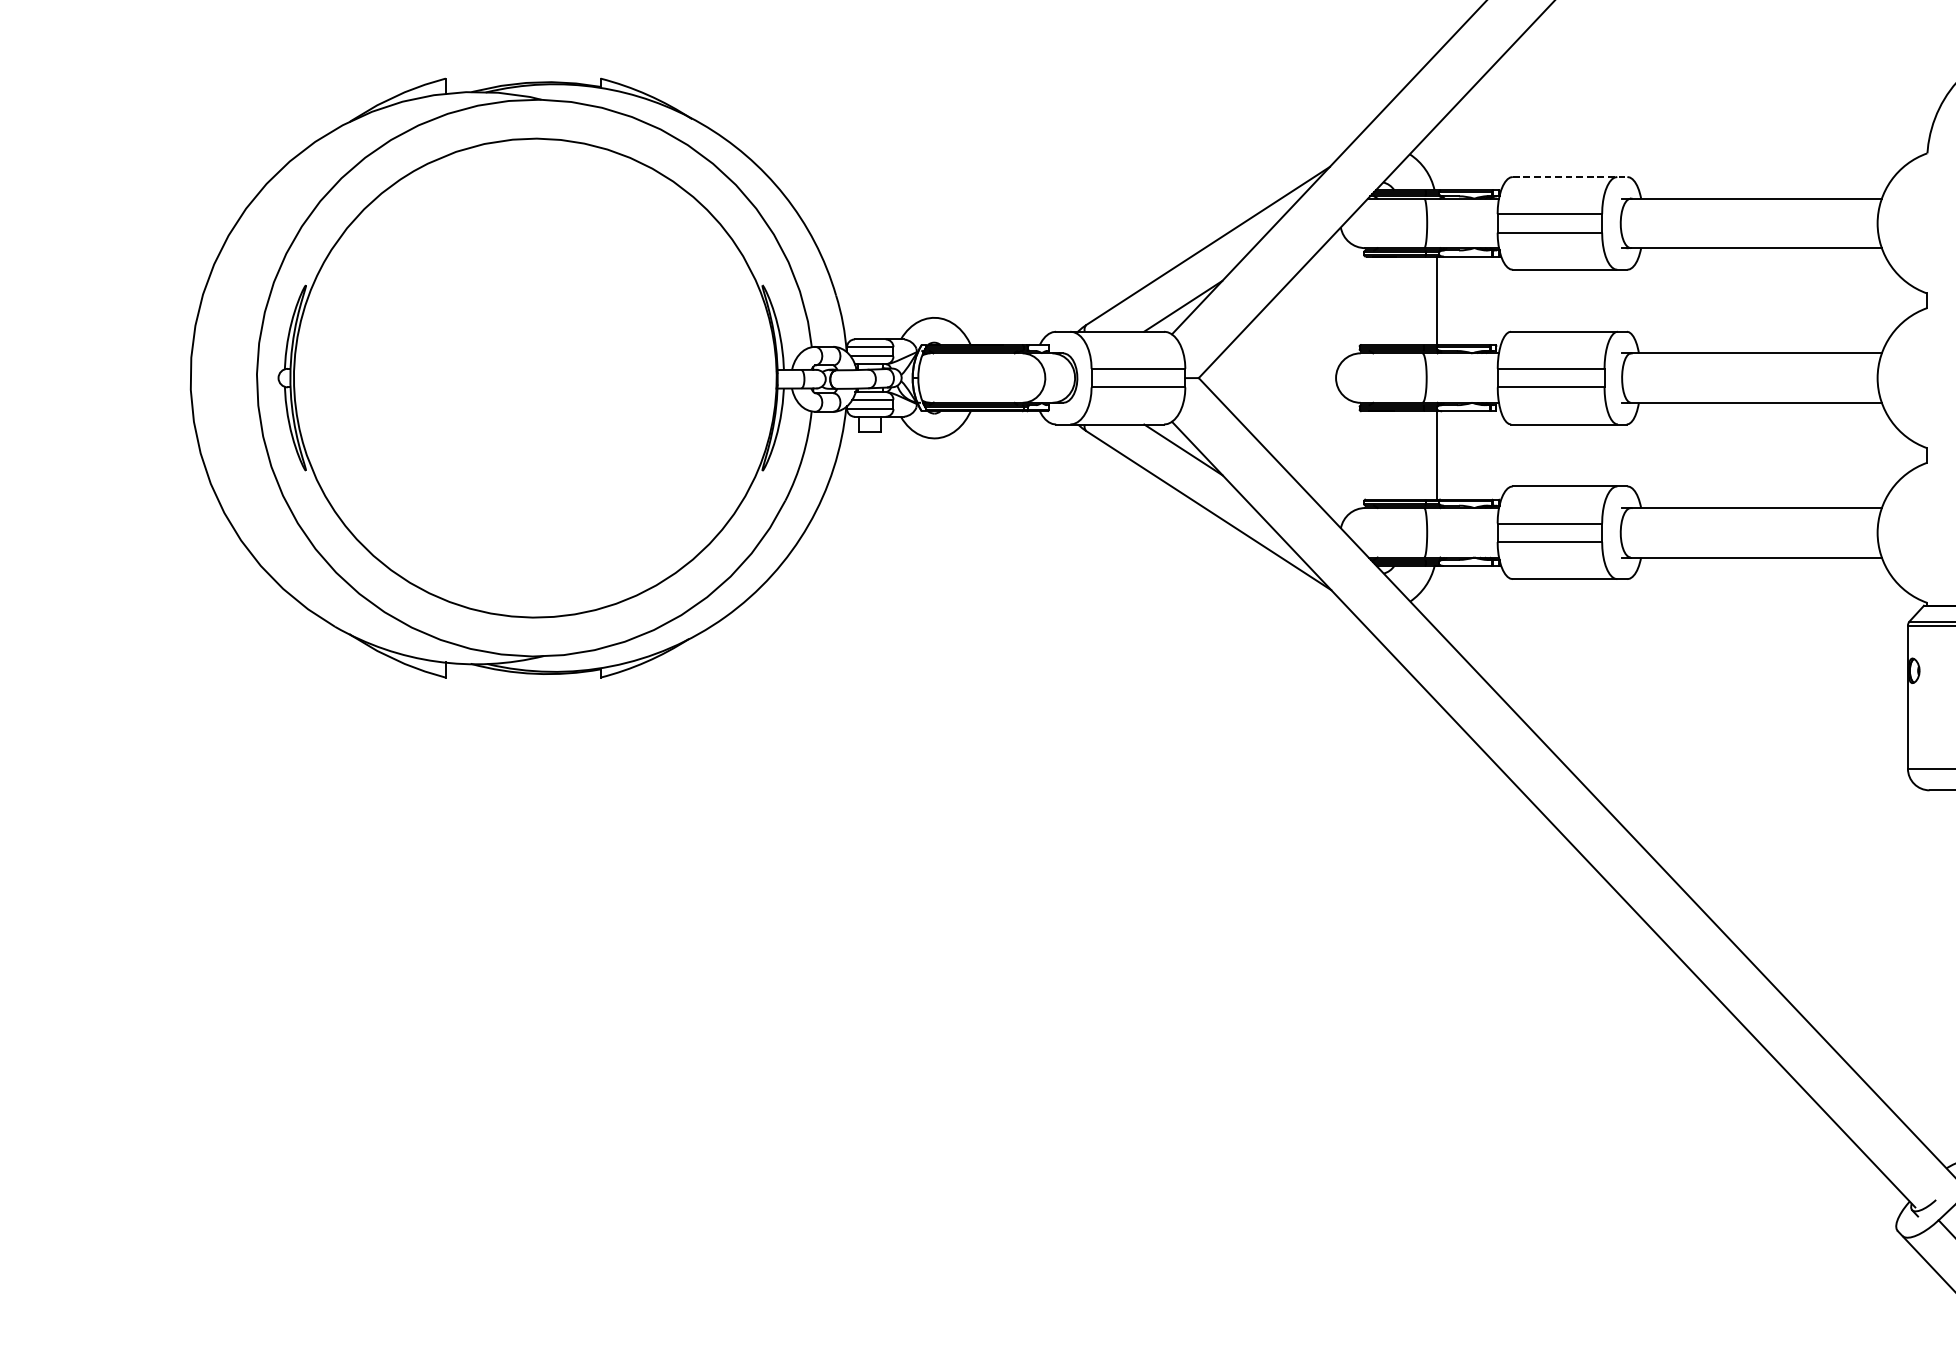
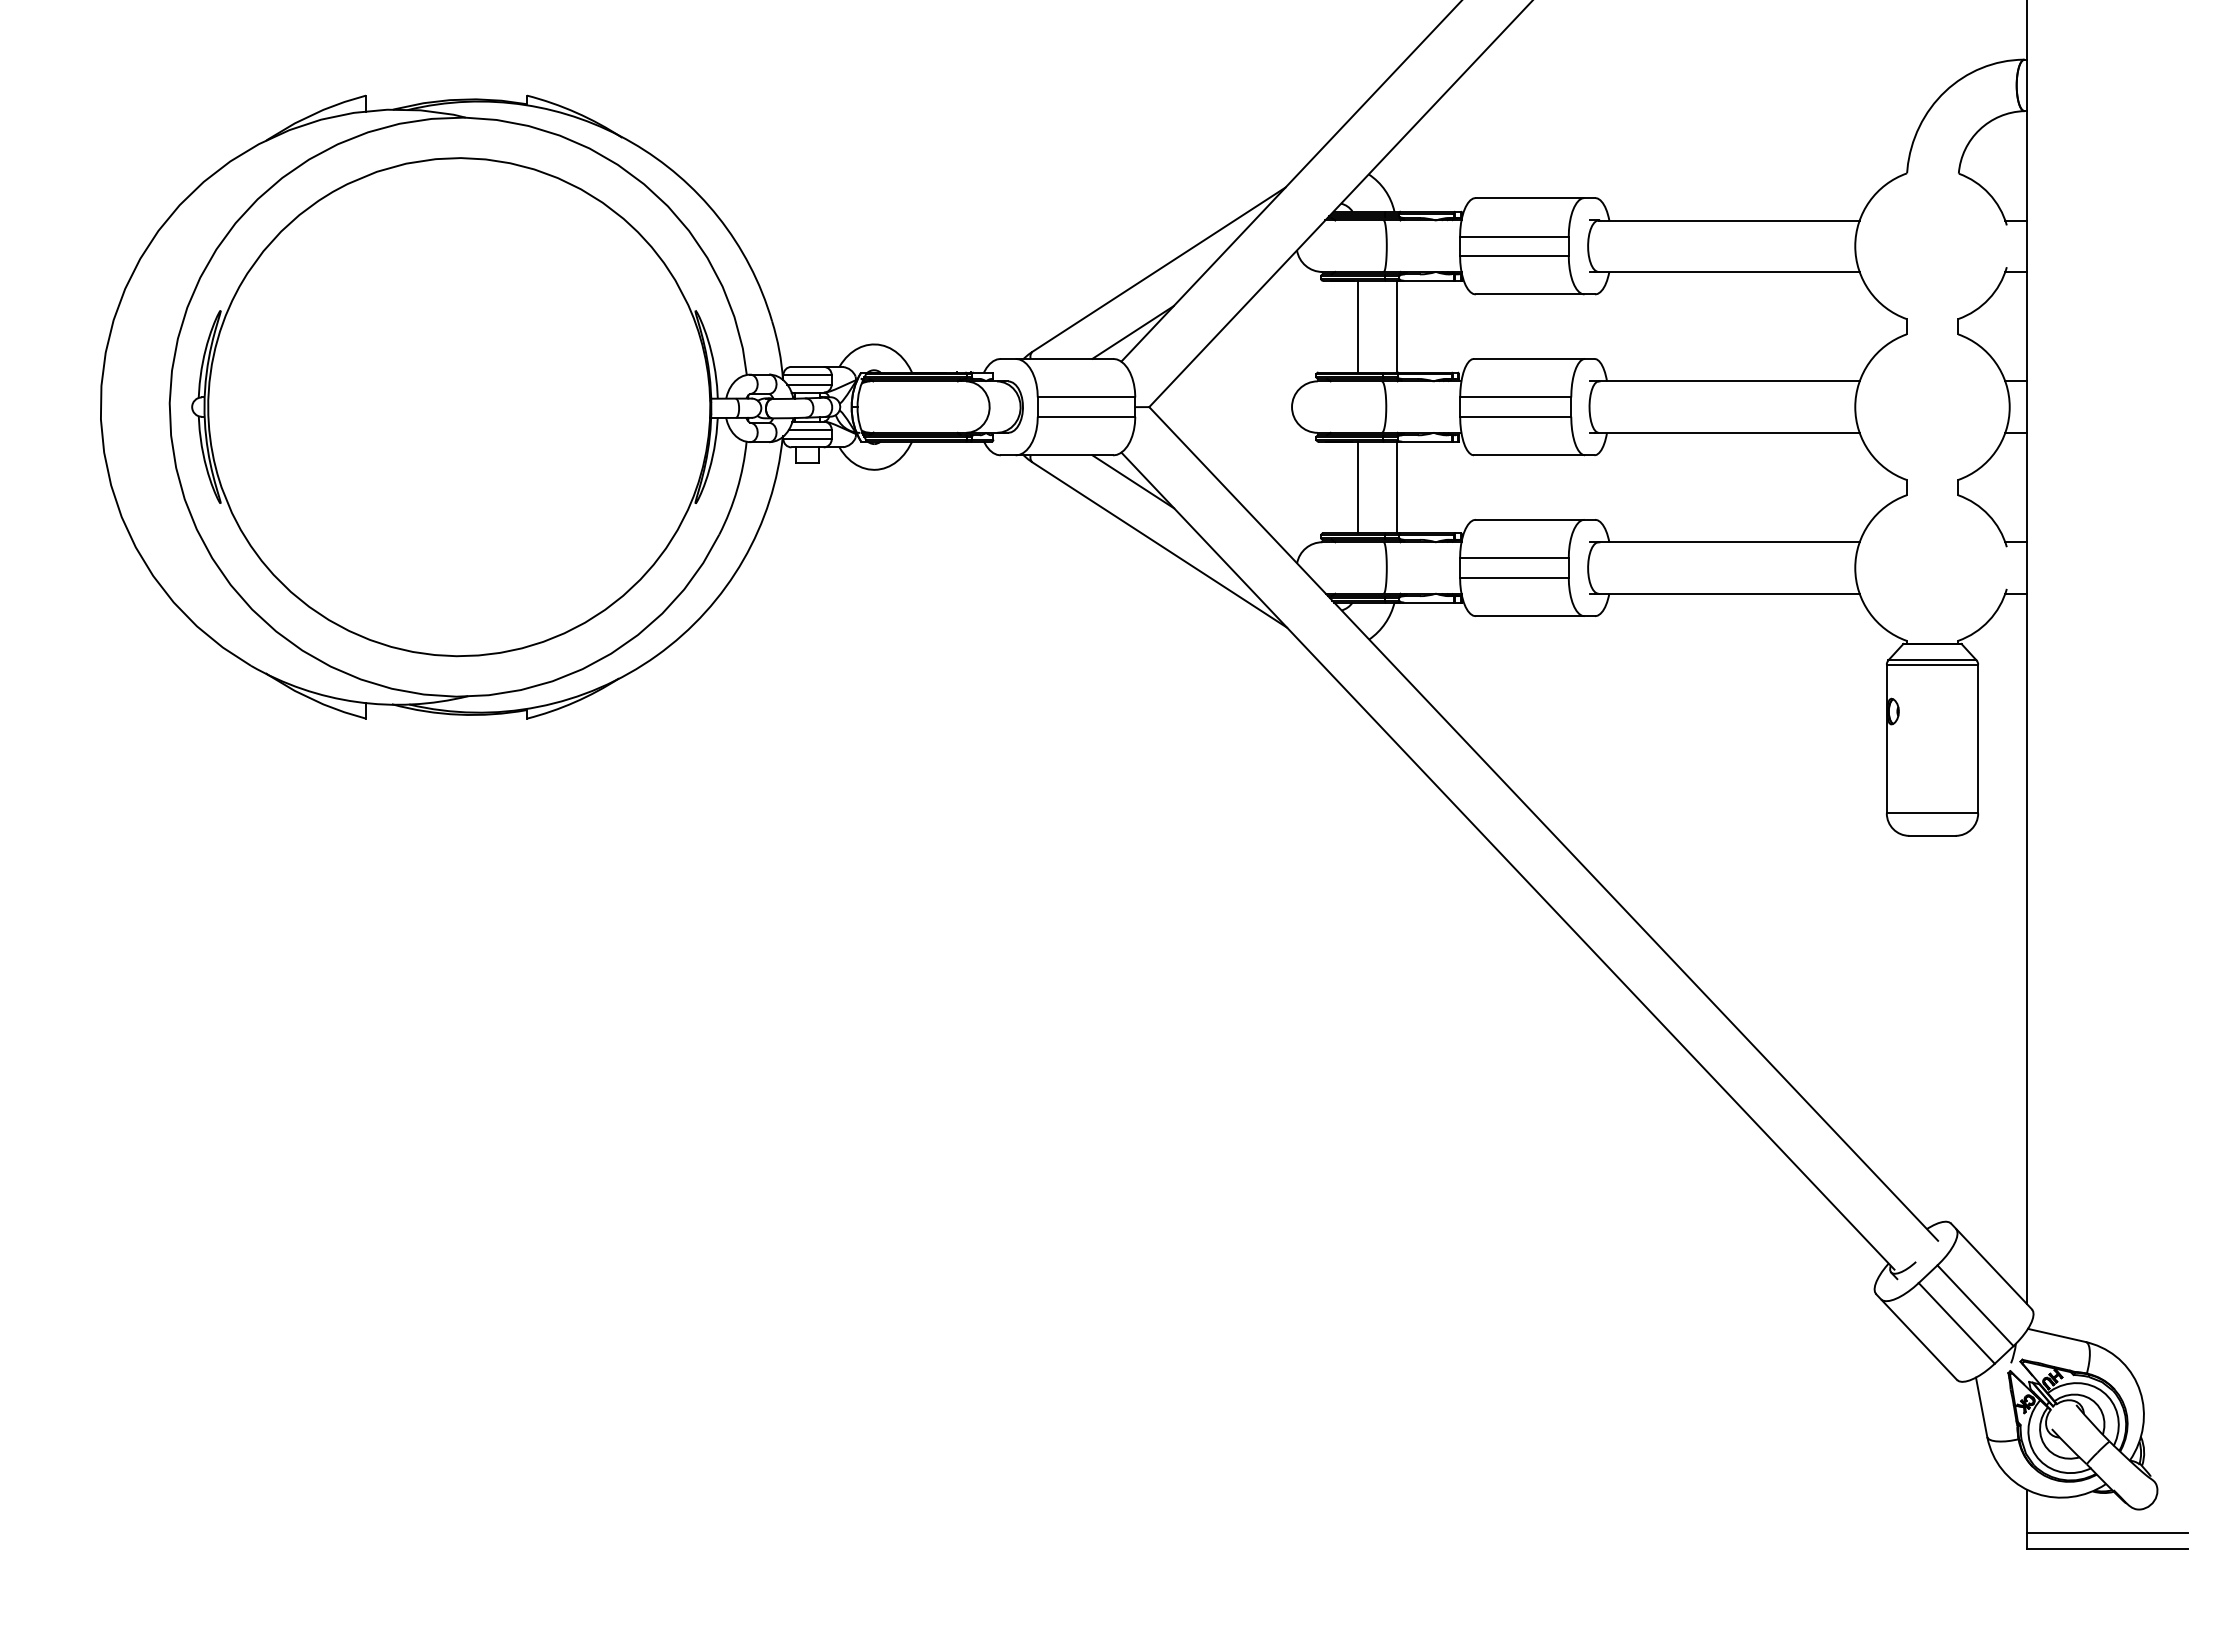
line: (1570, 176) -> (1535, 197), dashed -> solid
line: (1399, 300) -> (1358, 326), added
line: (1399, 455) -> (1358, 487), added

